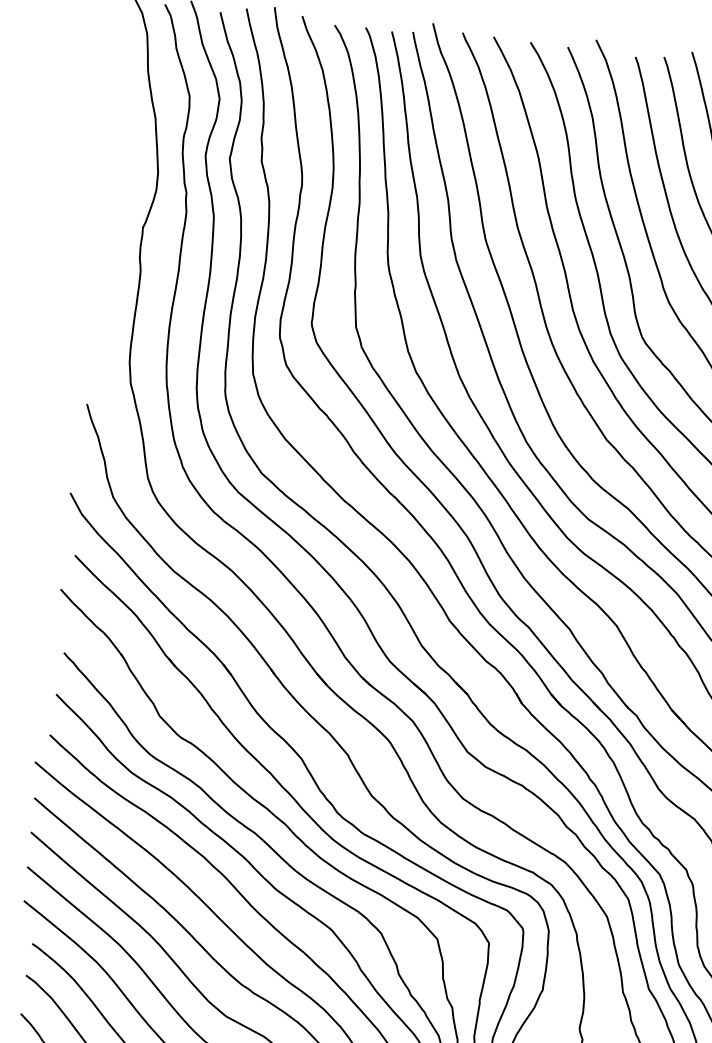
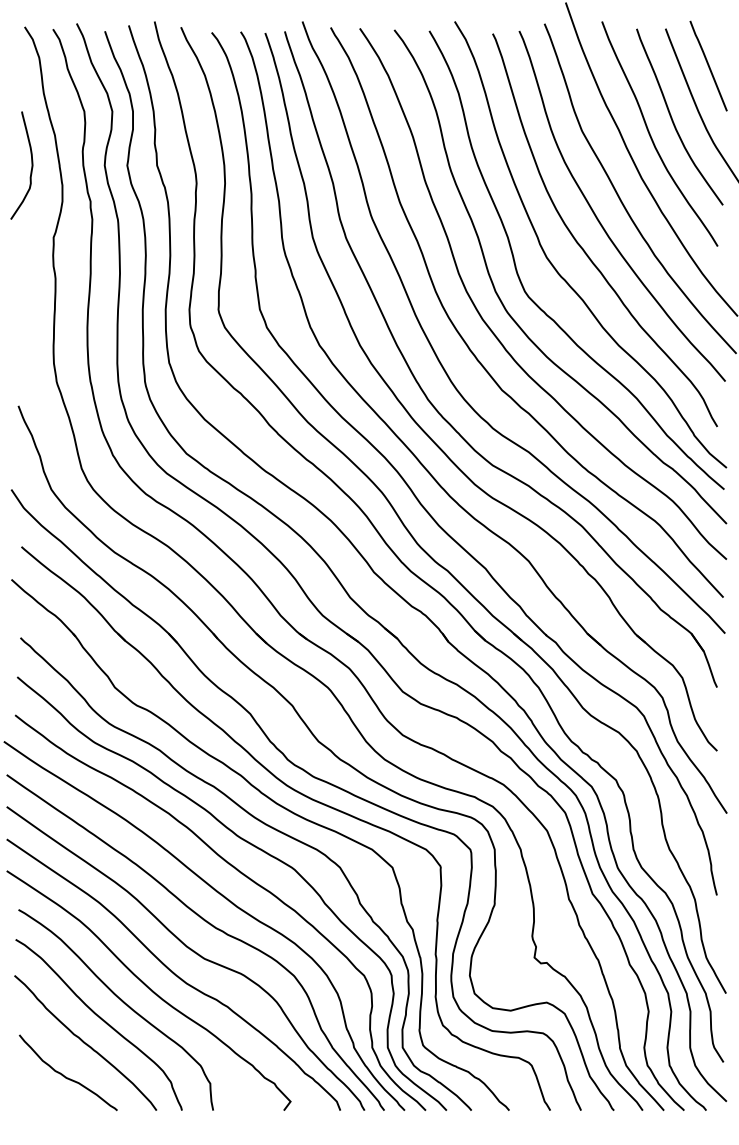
curve: (127, 147) -> (31, 165), added

